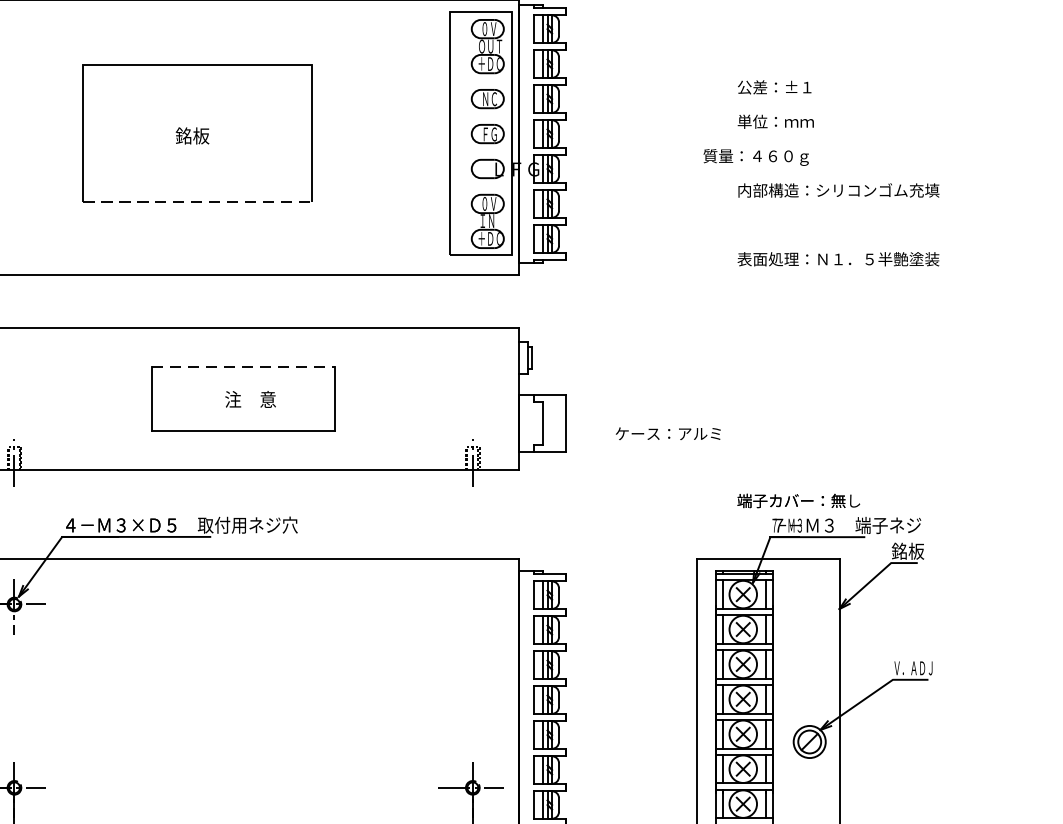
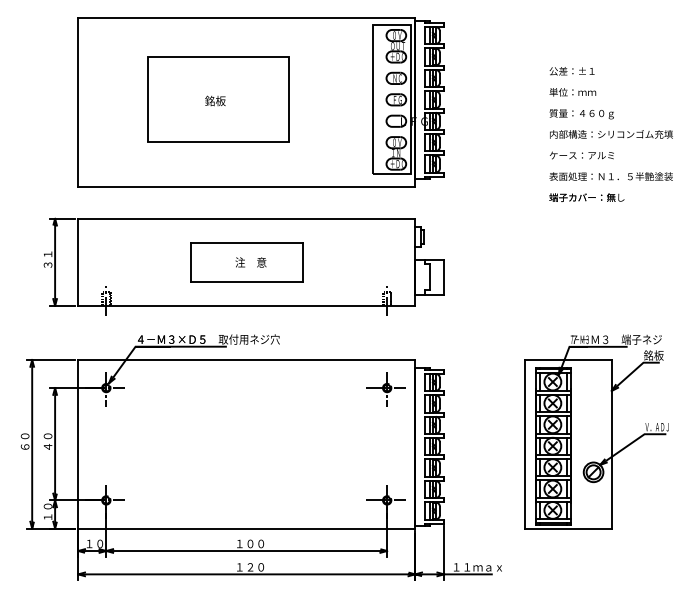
text: (755, 157) -> (581, 114), moved
line: (199, 202) -> (219, 141), dashed -> solid
line: (244, 366) -> (247, 242), dashed -> solid
text: (667, 433) -> (581, 155), moved
text: (798, 500) -> (586, 197), moved
part: (470, 606) -> (385, 389), added

